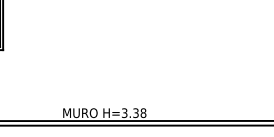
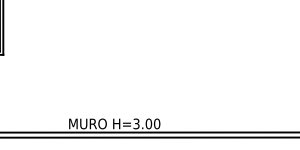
text: (139, 112) -> (152, 123), H=3.38 -> H=3.00

